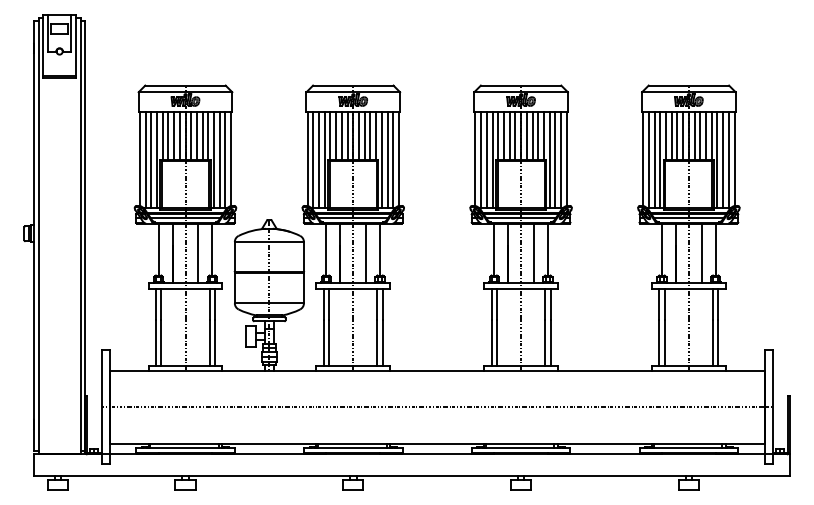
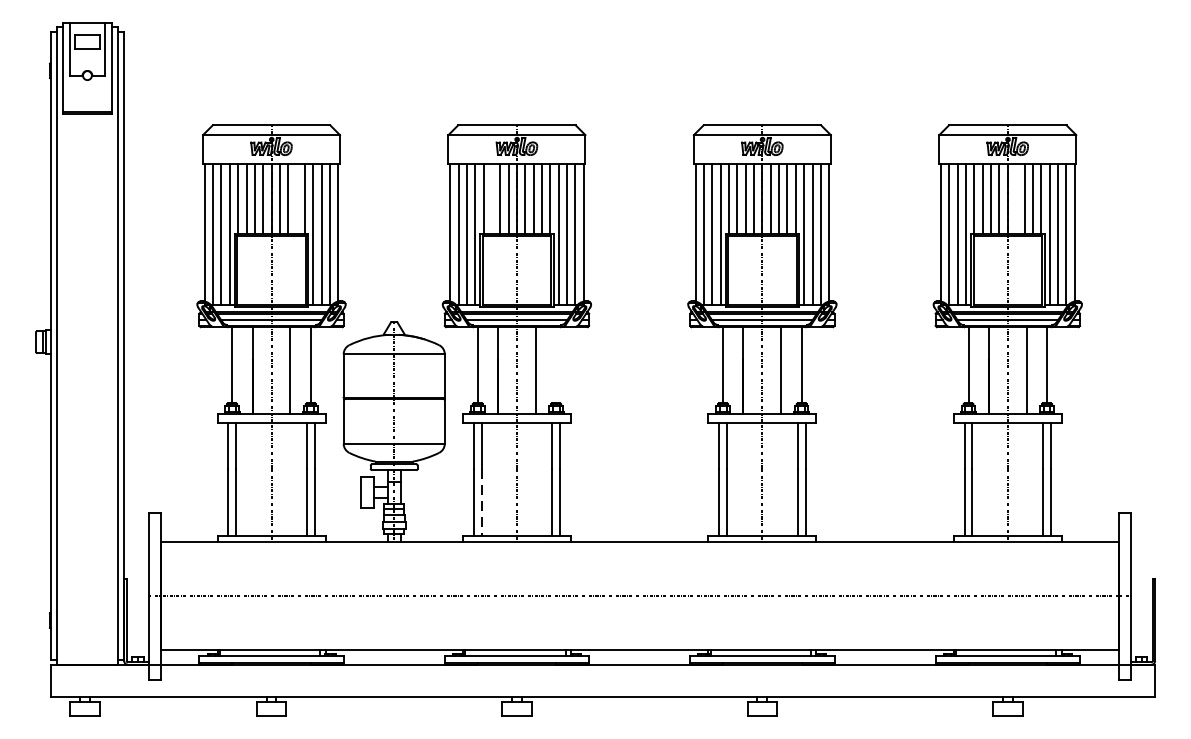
line: (202, 135) -> (296, 198), removed
line: (336, 135) -> (492, 198), removed
line: (694, 135) -> (1015, 198), removed
line: (380, 249) -> (556, 365), removed
line: (329, 343) -> (482, 502), solid -> dashed

